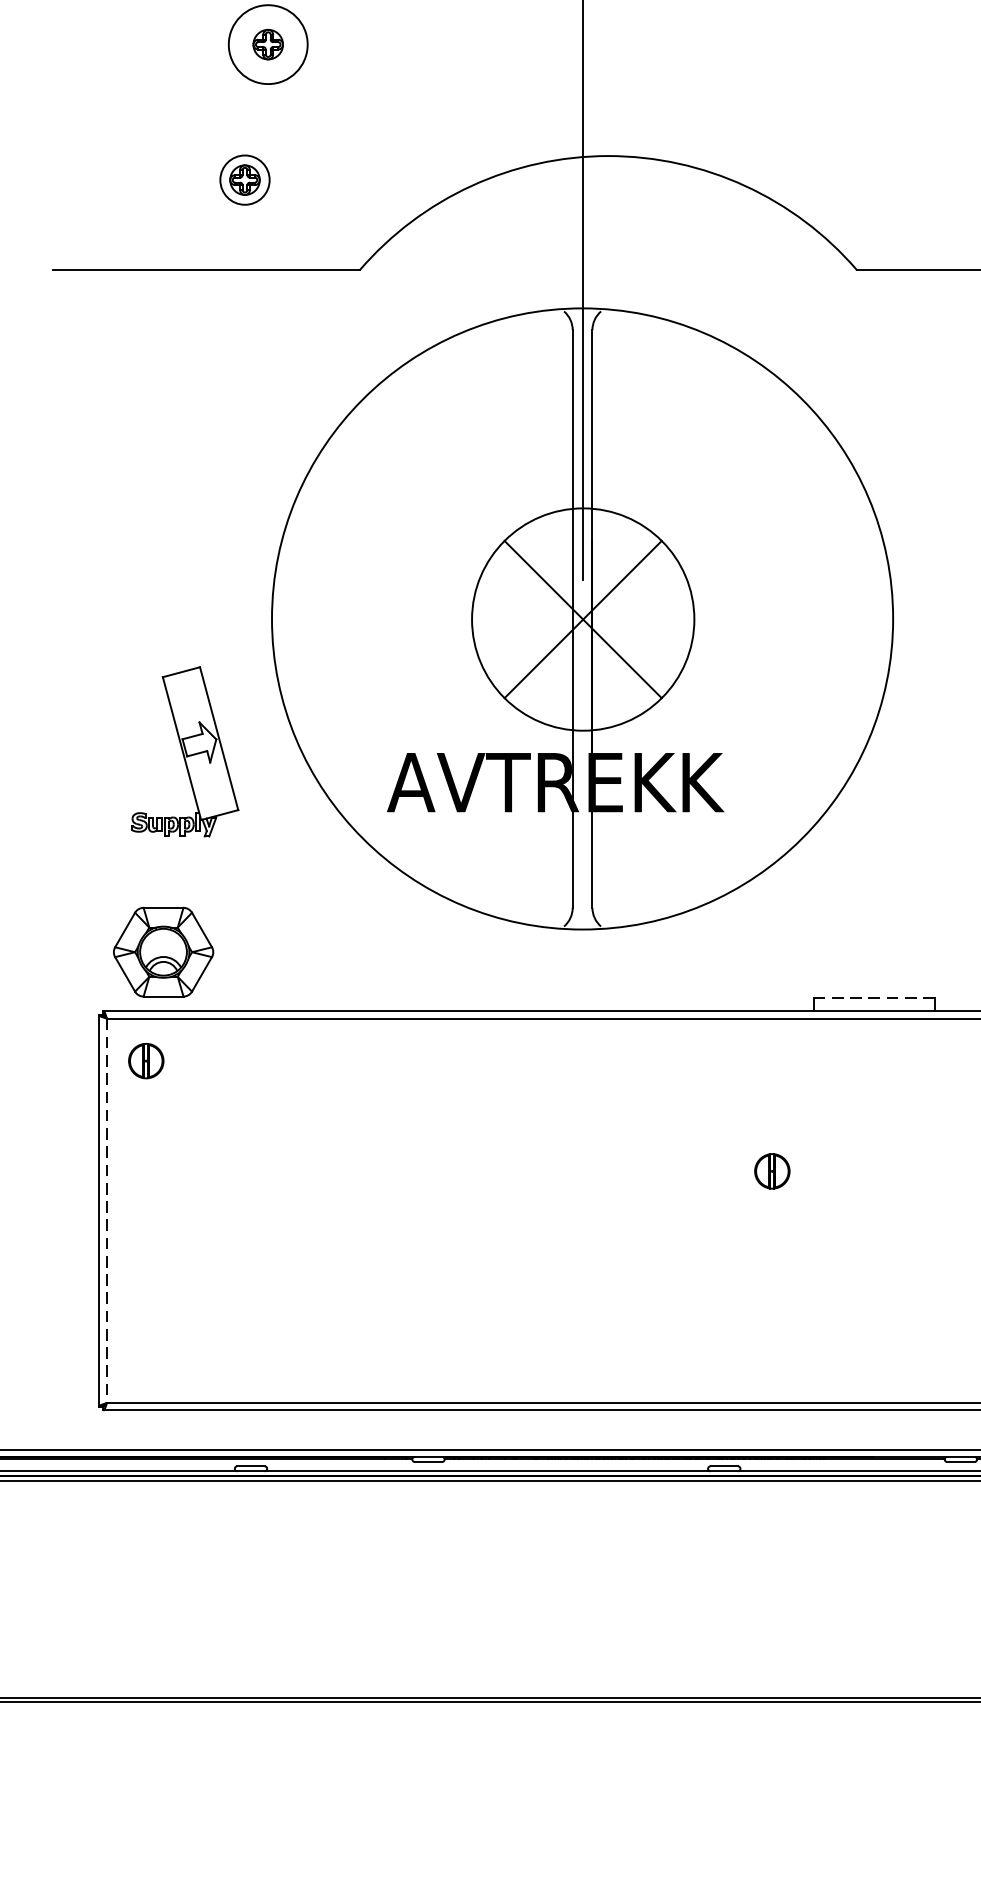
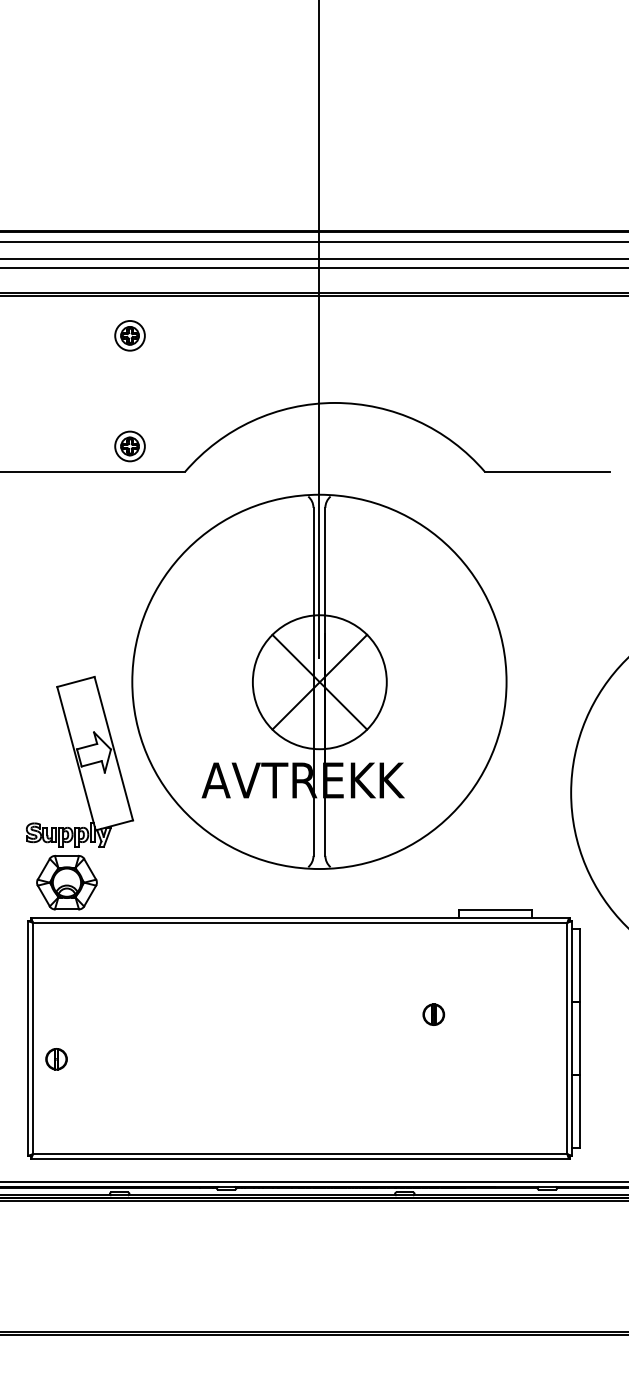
circle: (267, 44) -> (129, 335), size x0.62
part: (244, 180) -> (129, 446), moved
part: (185, 751) -> (80, 761), size x1.67
line: (873, 998) -> (494, 910), dashed -> solid
part: (146, 1061) -> (56, 1059), moved
line: (106, 1210) -> (32, 1038), dashed -> solid

